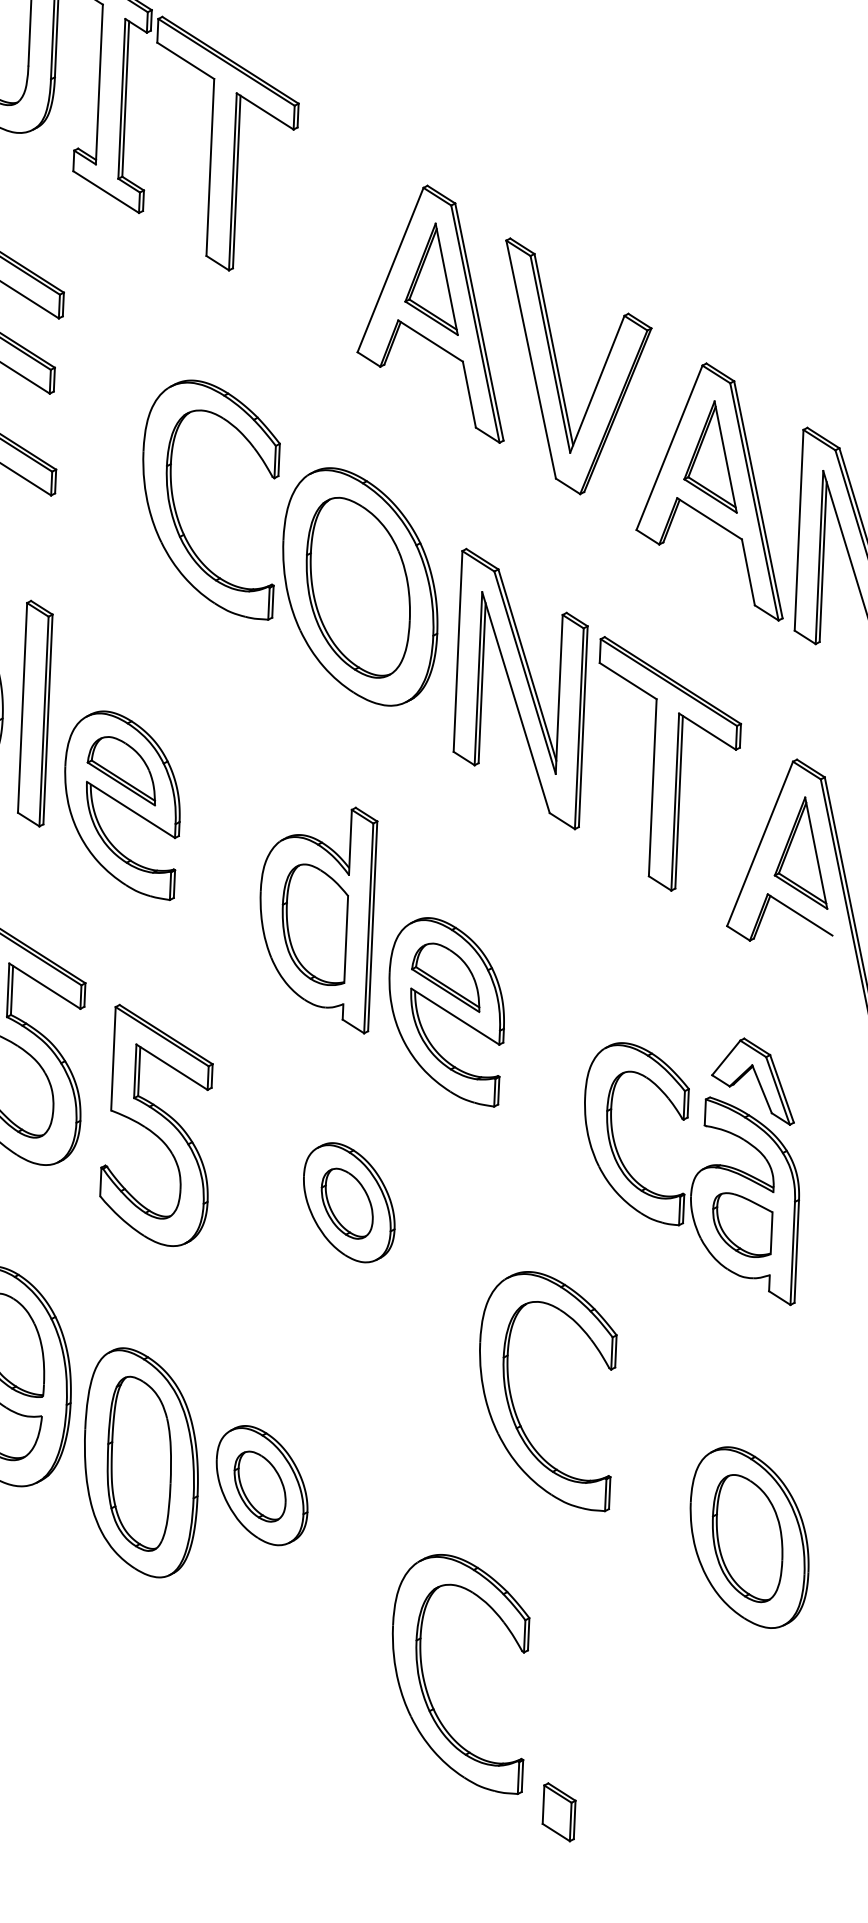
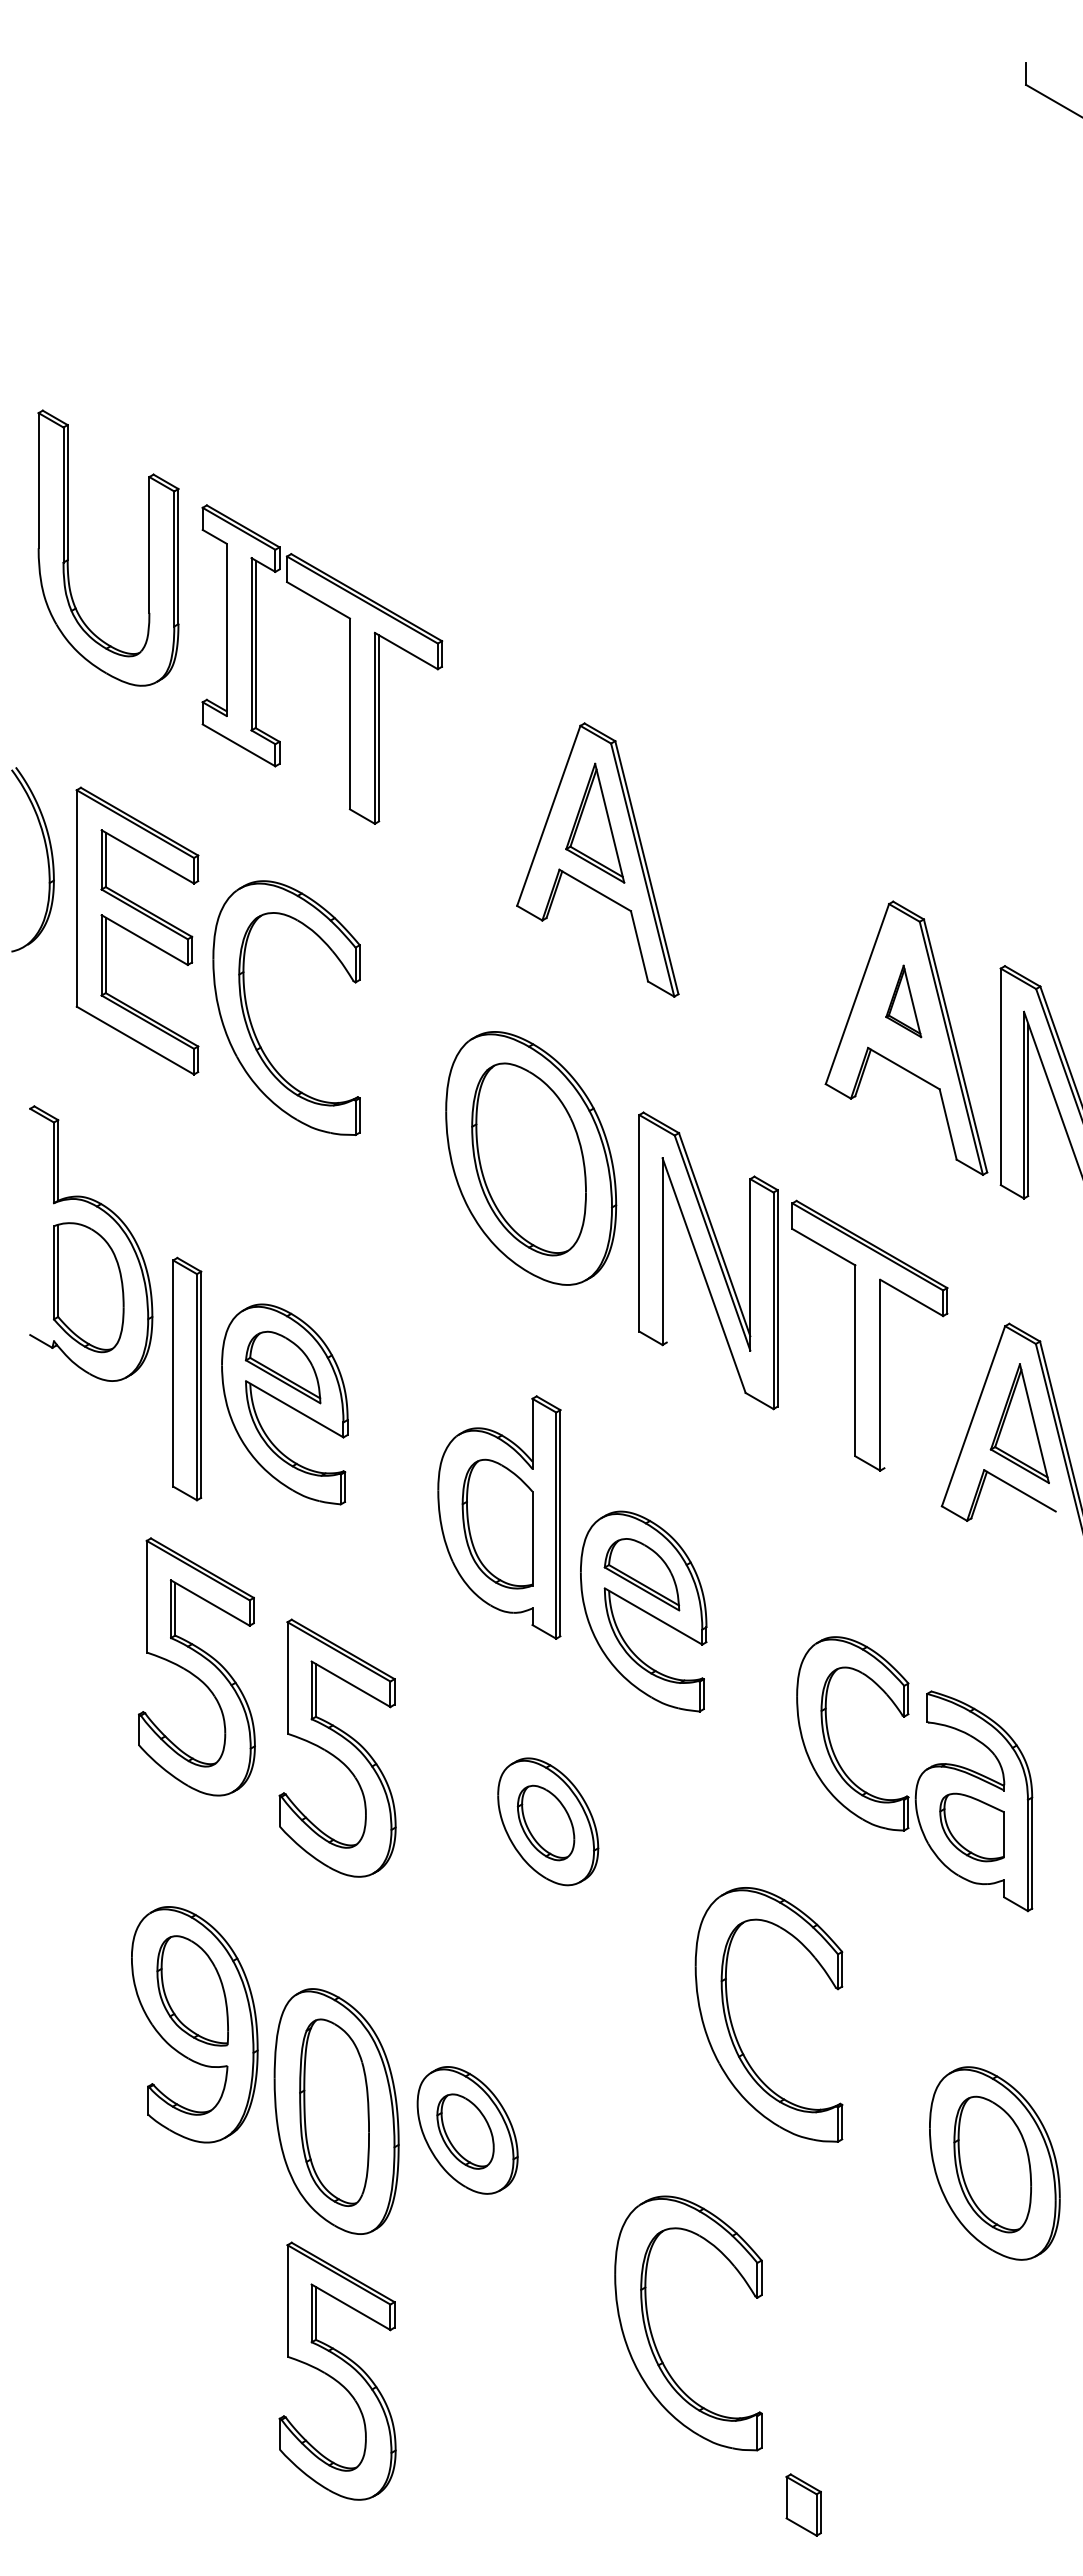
part: (559, 372) -> (735, 918), removed
part: (711, 456) -> (903, 1001), size x0.6
part: (175, 506) -> (250, 1017), moved
line: (481, 683) -> (666, 1256), removed
part: (35, 713) -> (187, 1378), moved
line: (679, 802) -> (884, 1375), removed
part: (753, 1080) -> (977, 1671), removed
part: (131, 1702) -> (337, 2370), added
part: (558, 1811) -> (803, 2504), moved

